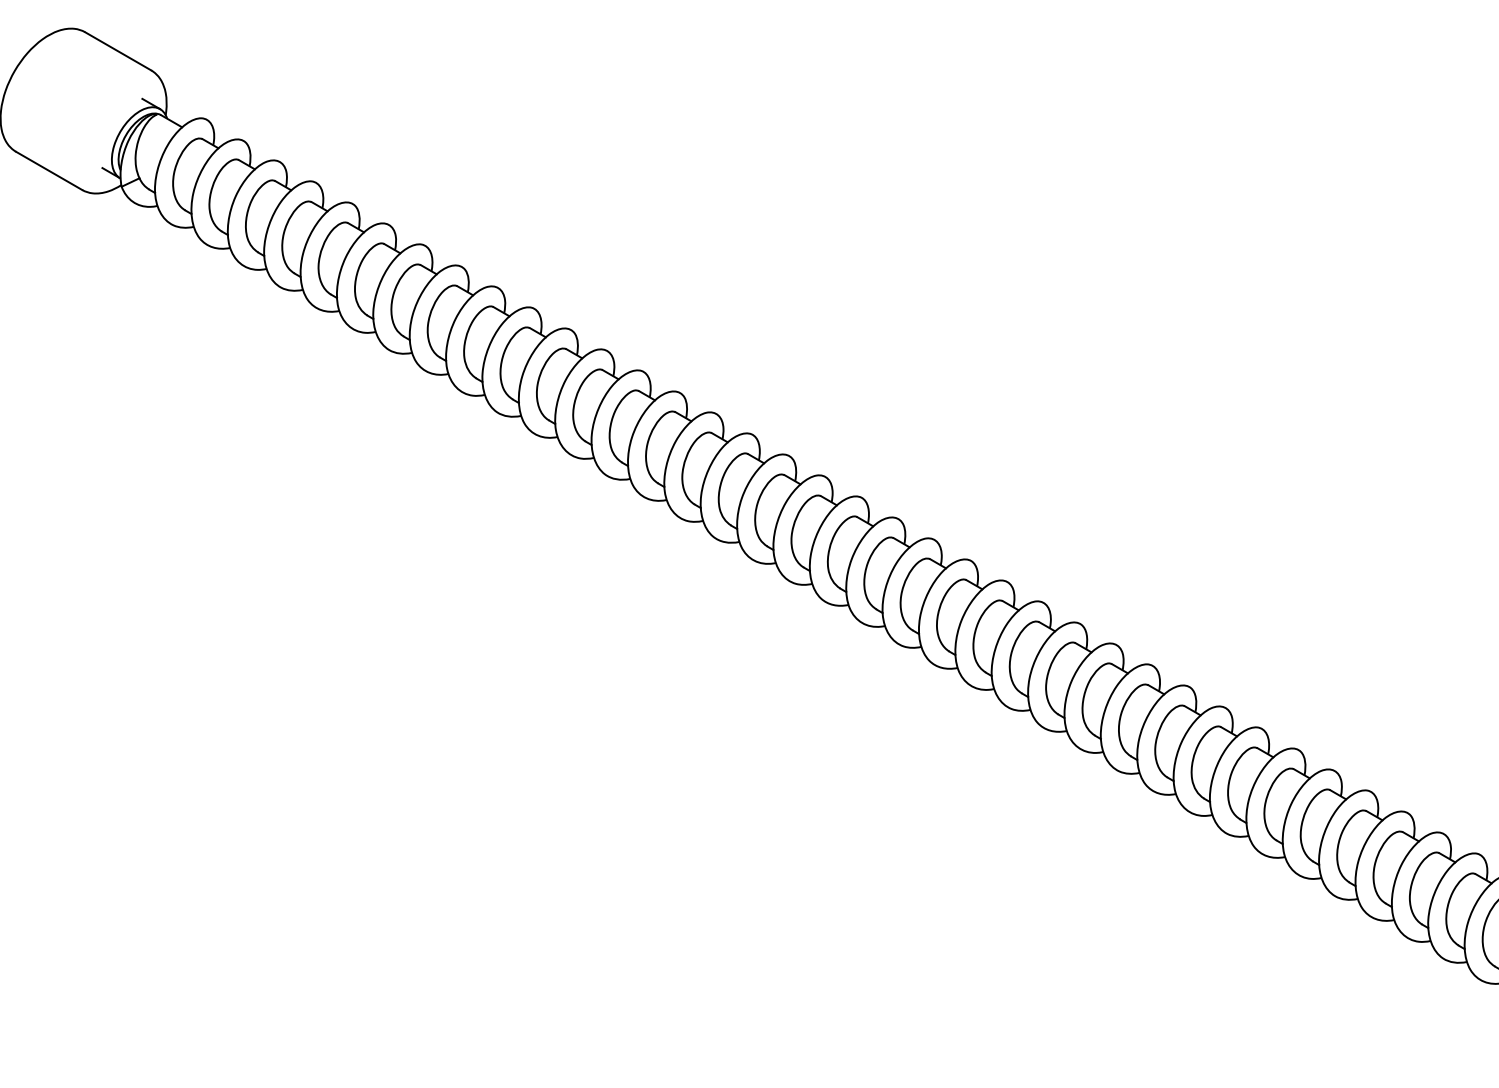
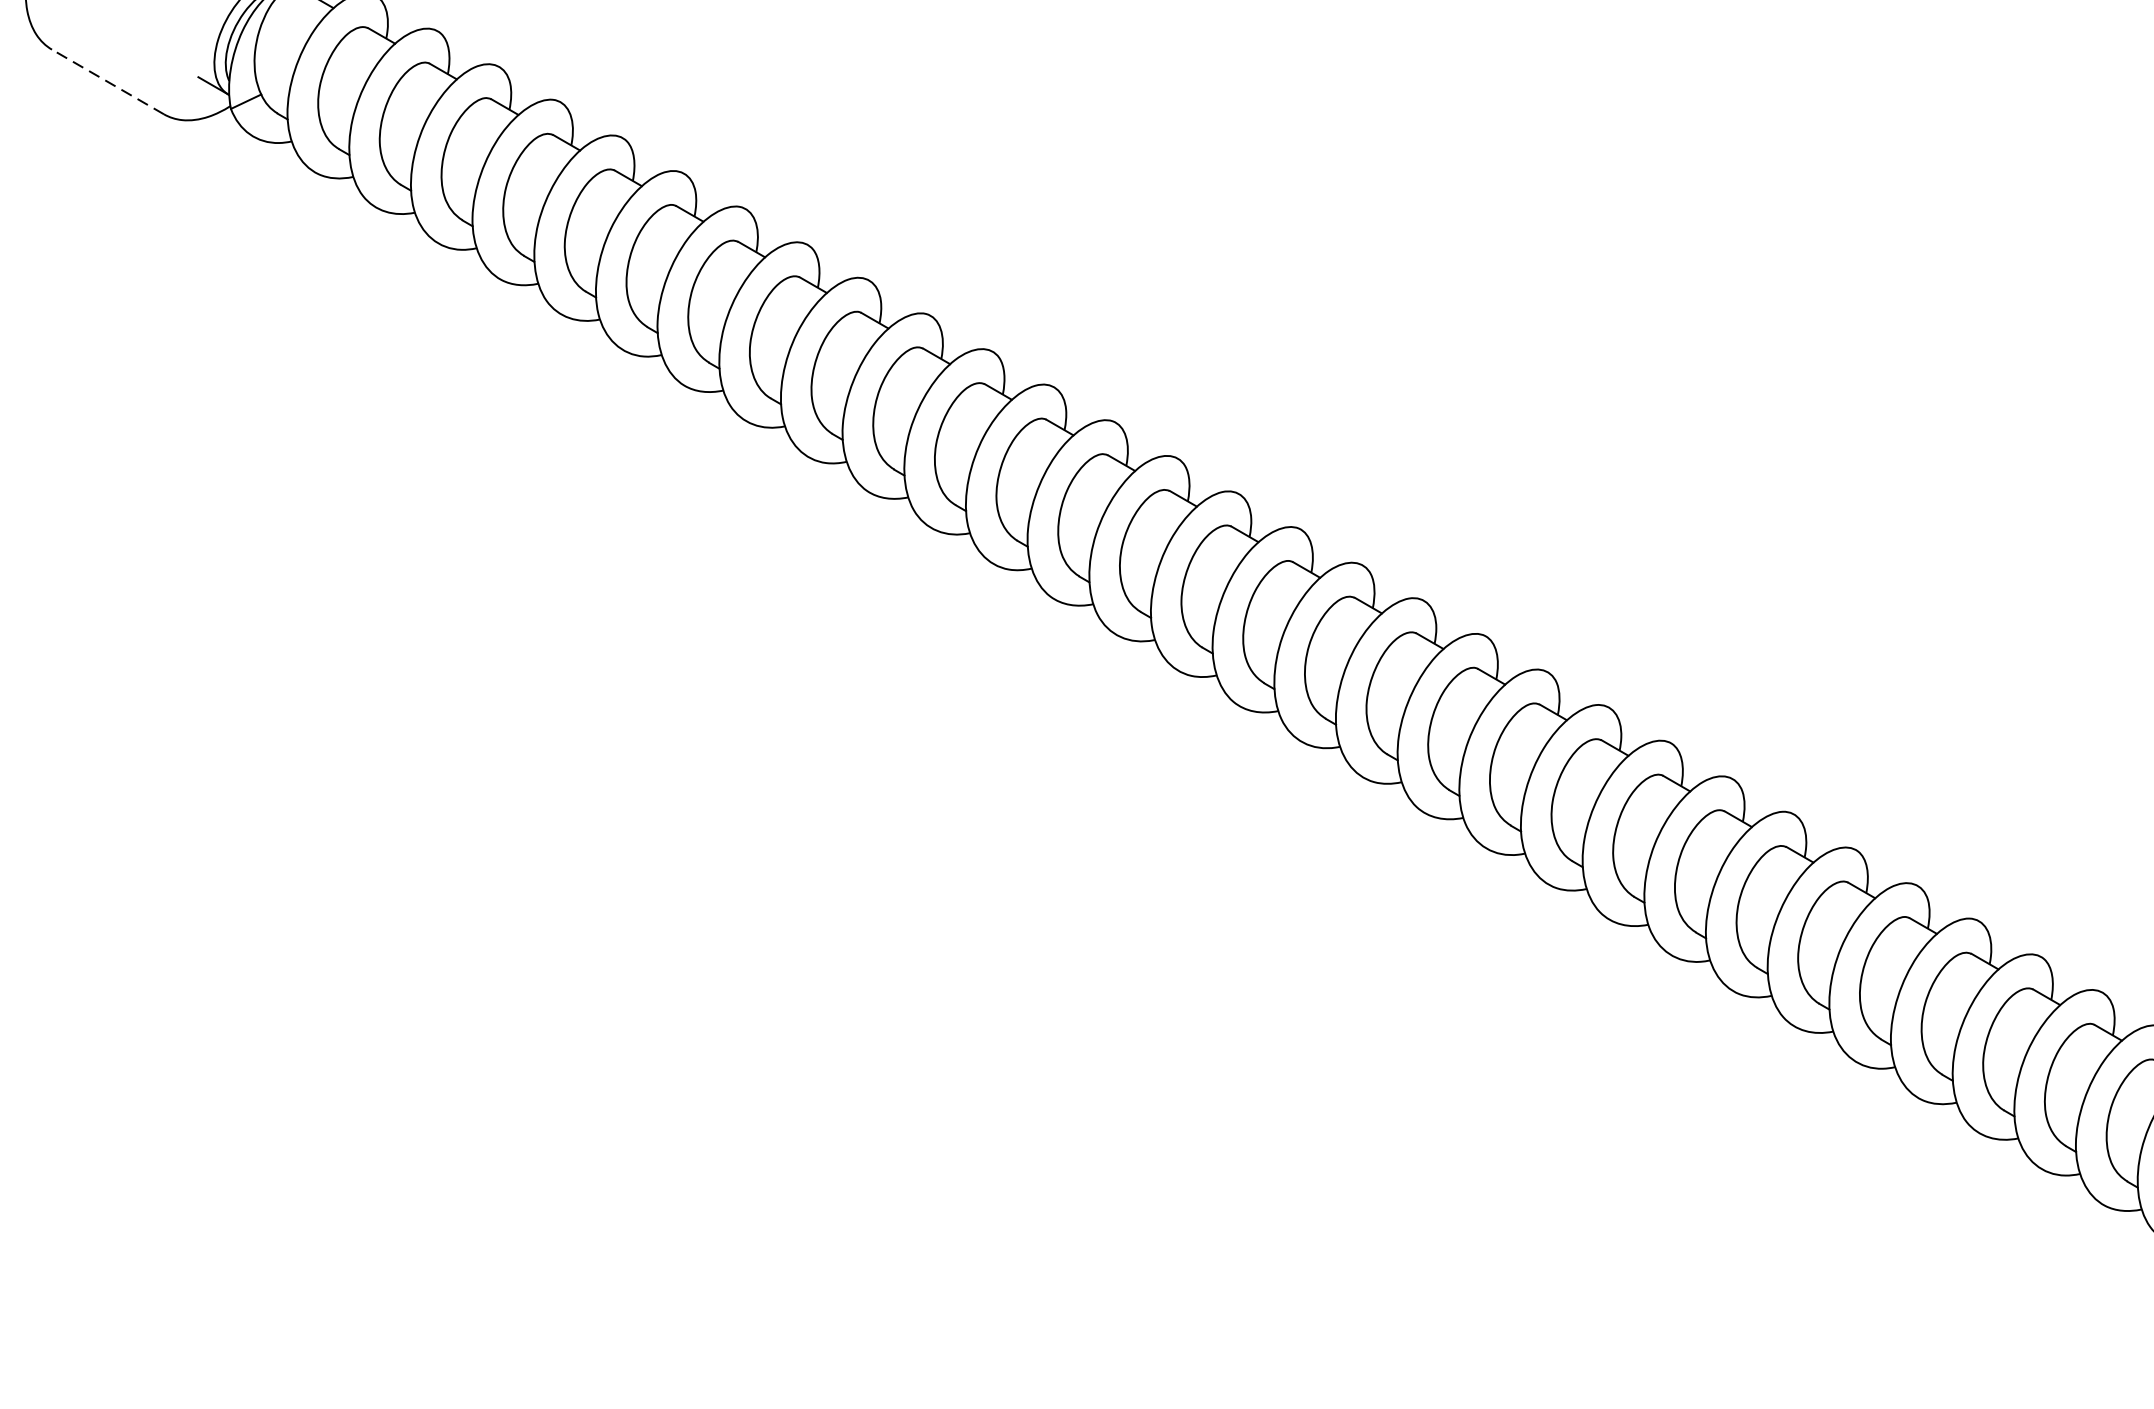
line: (48, 170) -> (106, 81), solid -> dashed

